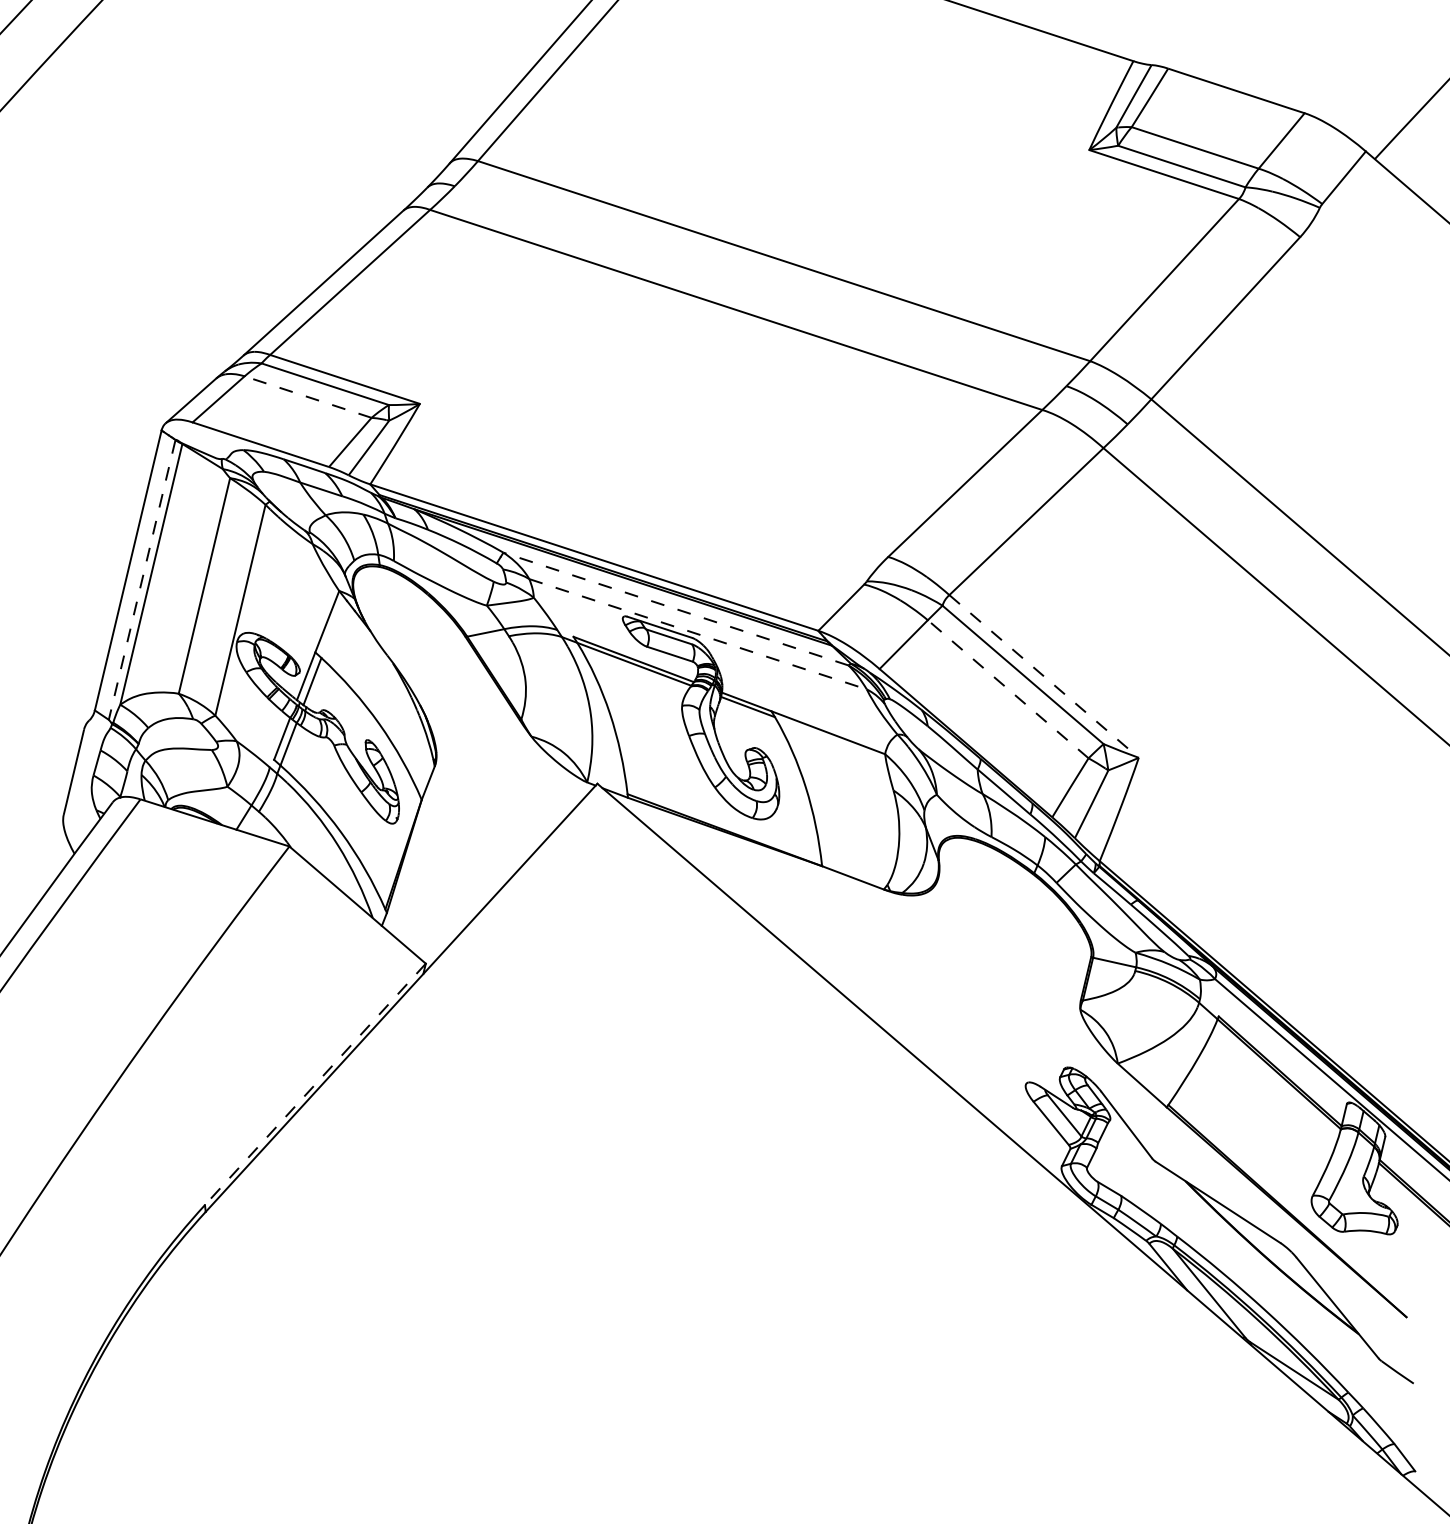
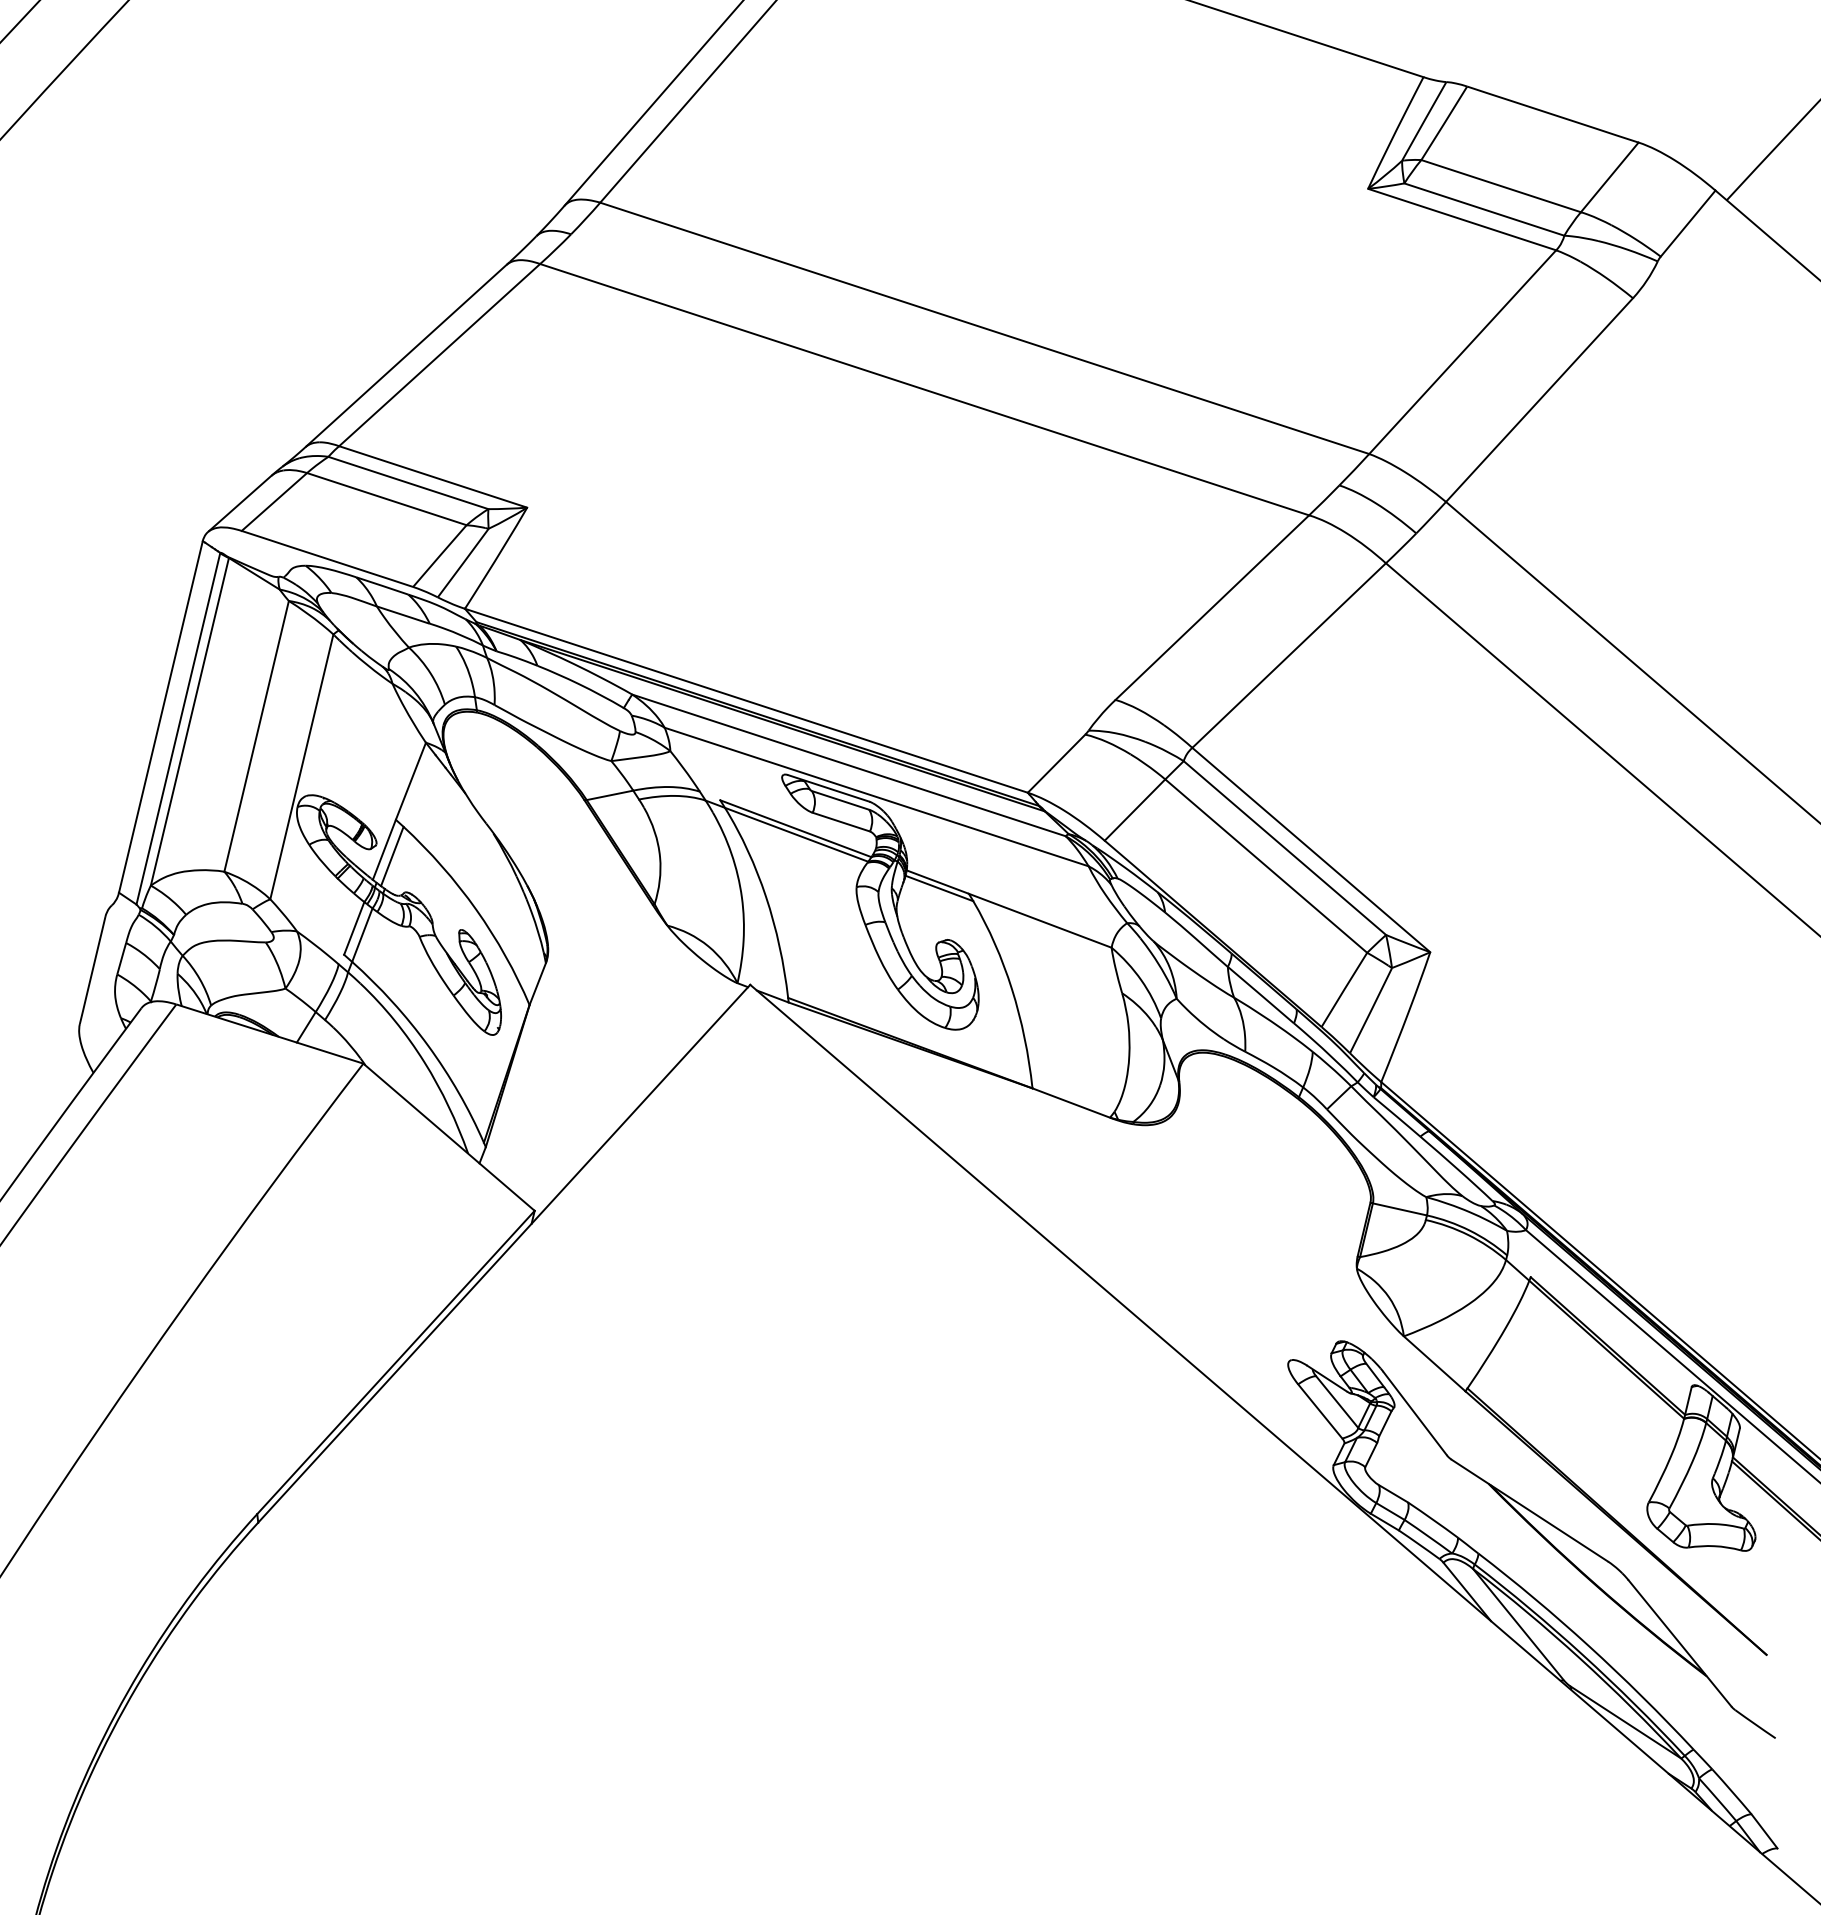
line: (307, 397) -> (386, 499), dashed -> solid
line: (142, 579) -> (178, 728), dashed -> solid
line: (675, 609) -> (848, 765), dashed -> solid
line: (697, 634) -> (876, 797), dashed -> solid
line: (1044, 676) -> (1311, 850), dashed -> solid
line: (1007, 688) -> (1265, 865), dashed -> solid
line: (315, 1084) -> (395, 1362), dashed -> solid

